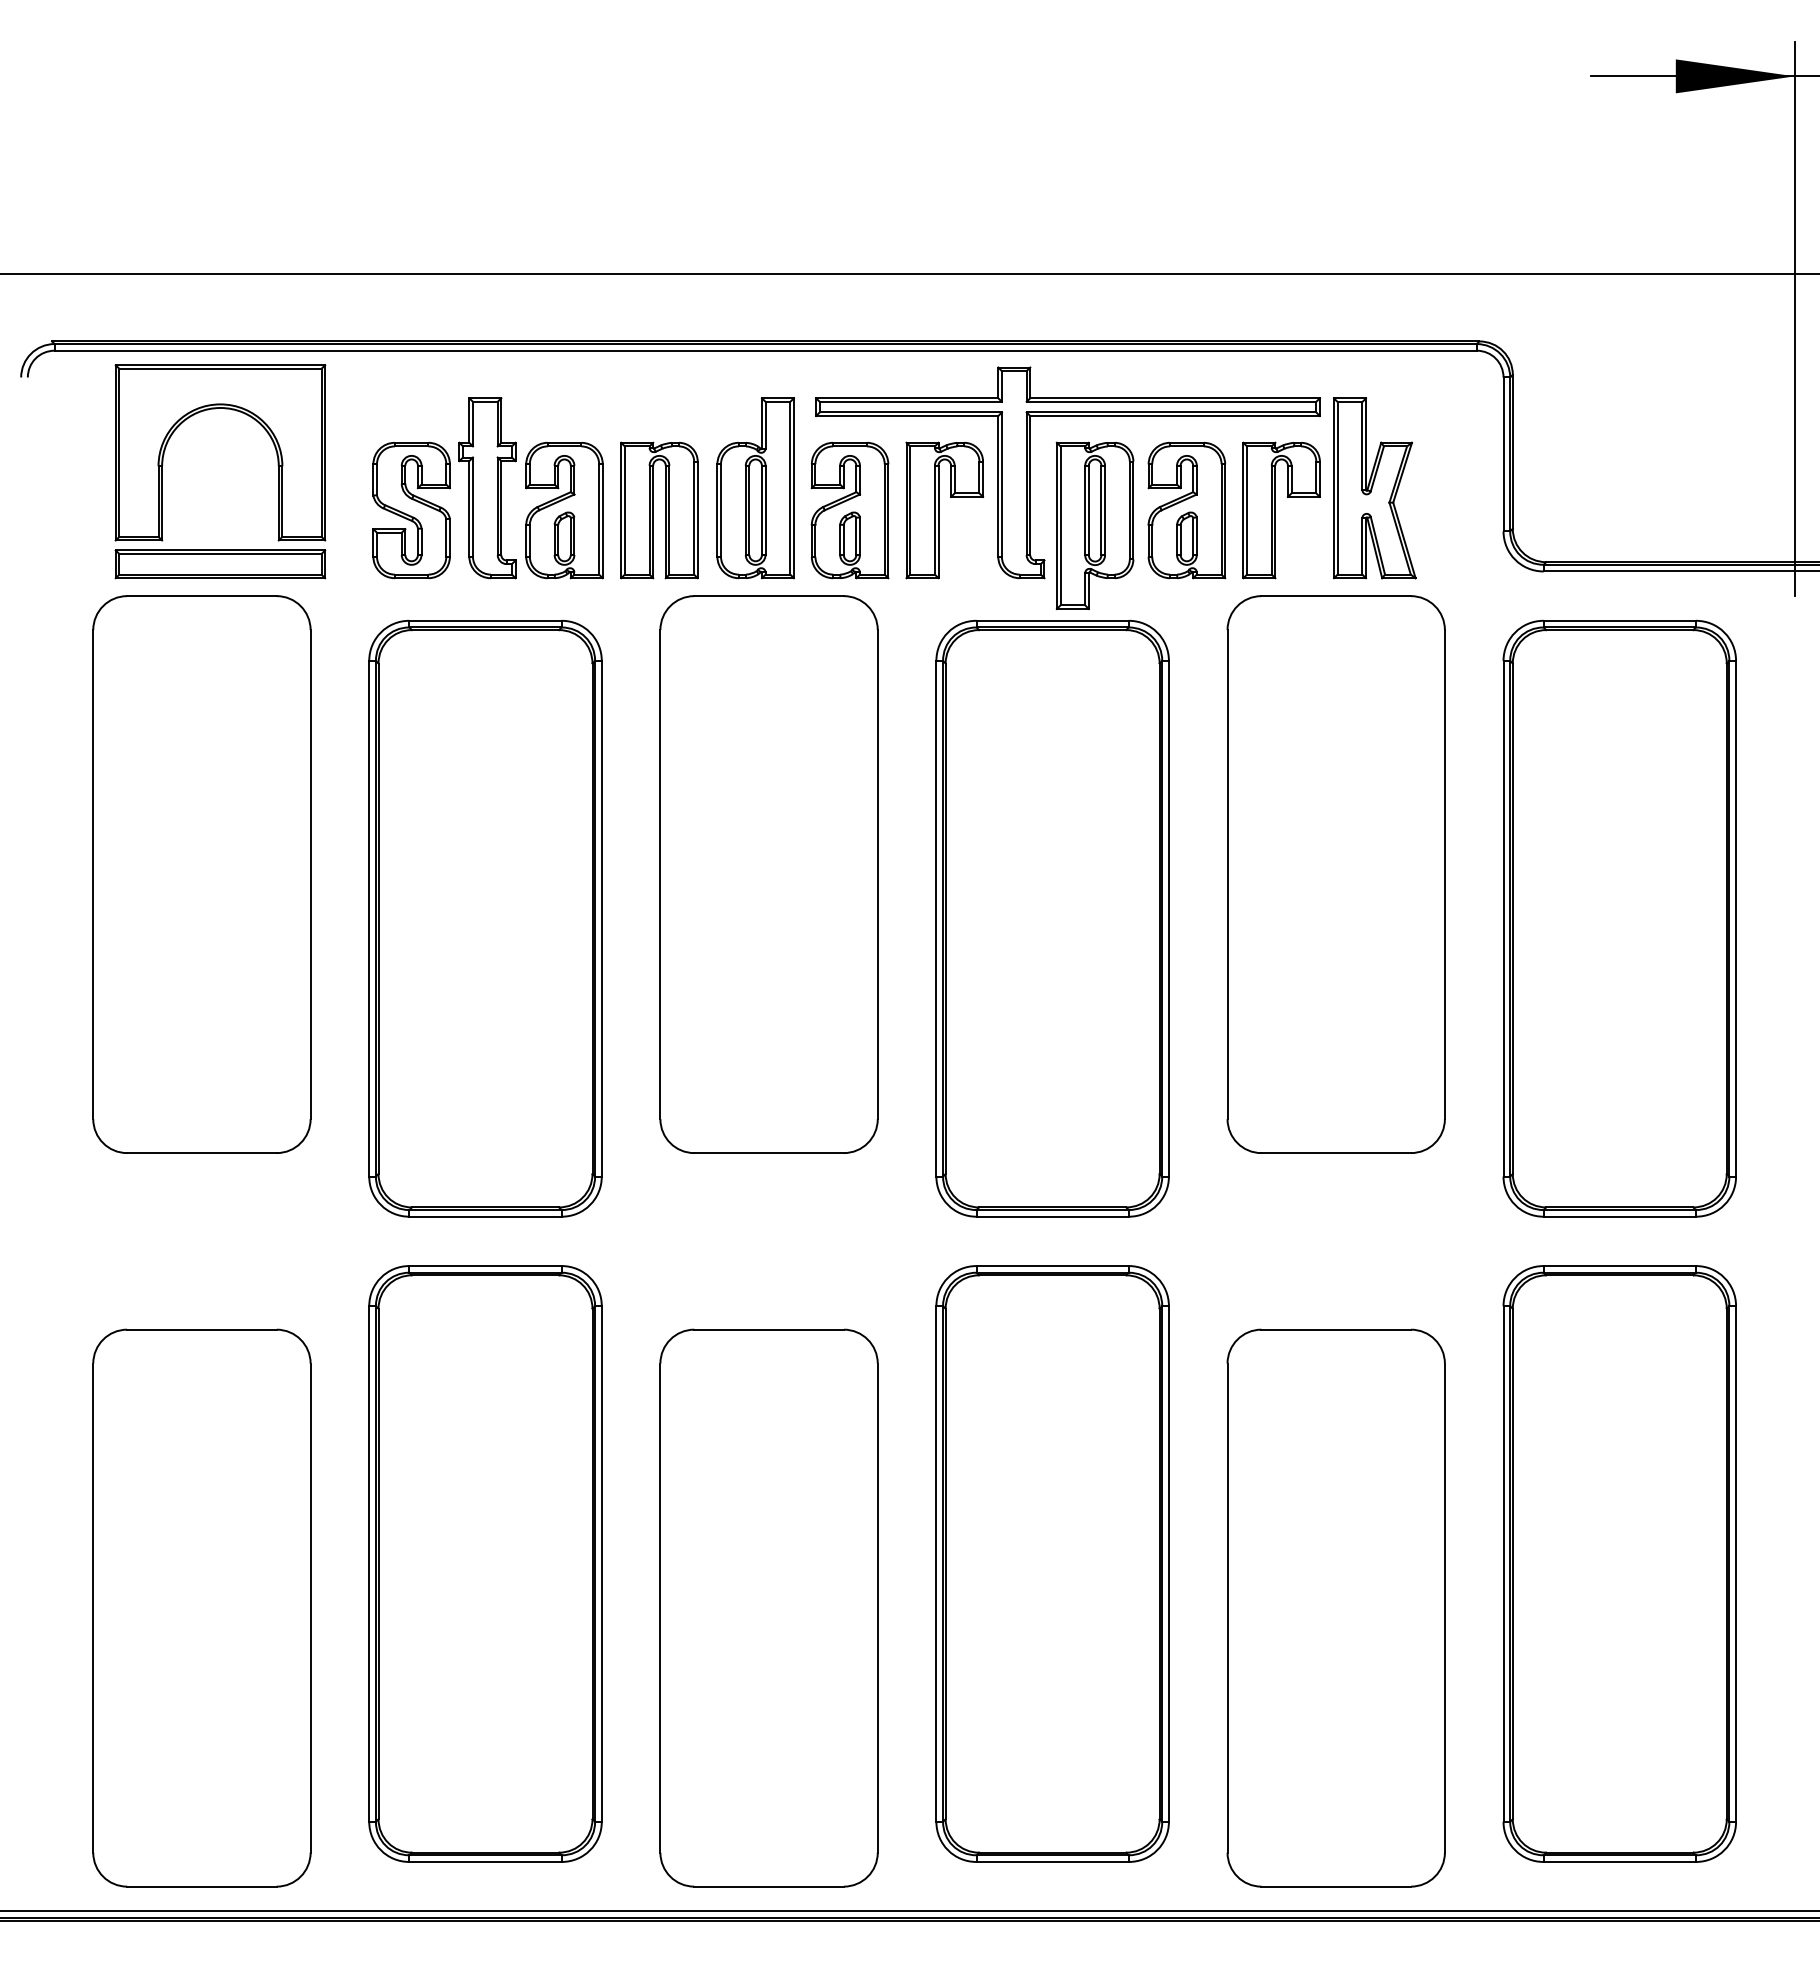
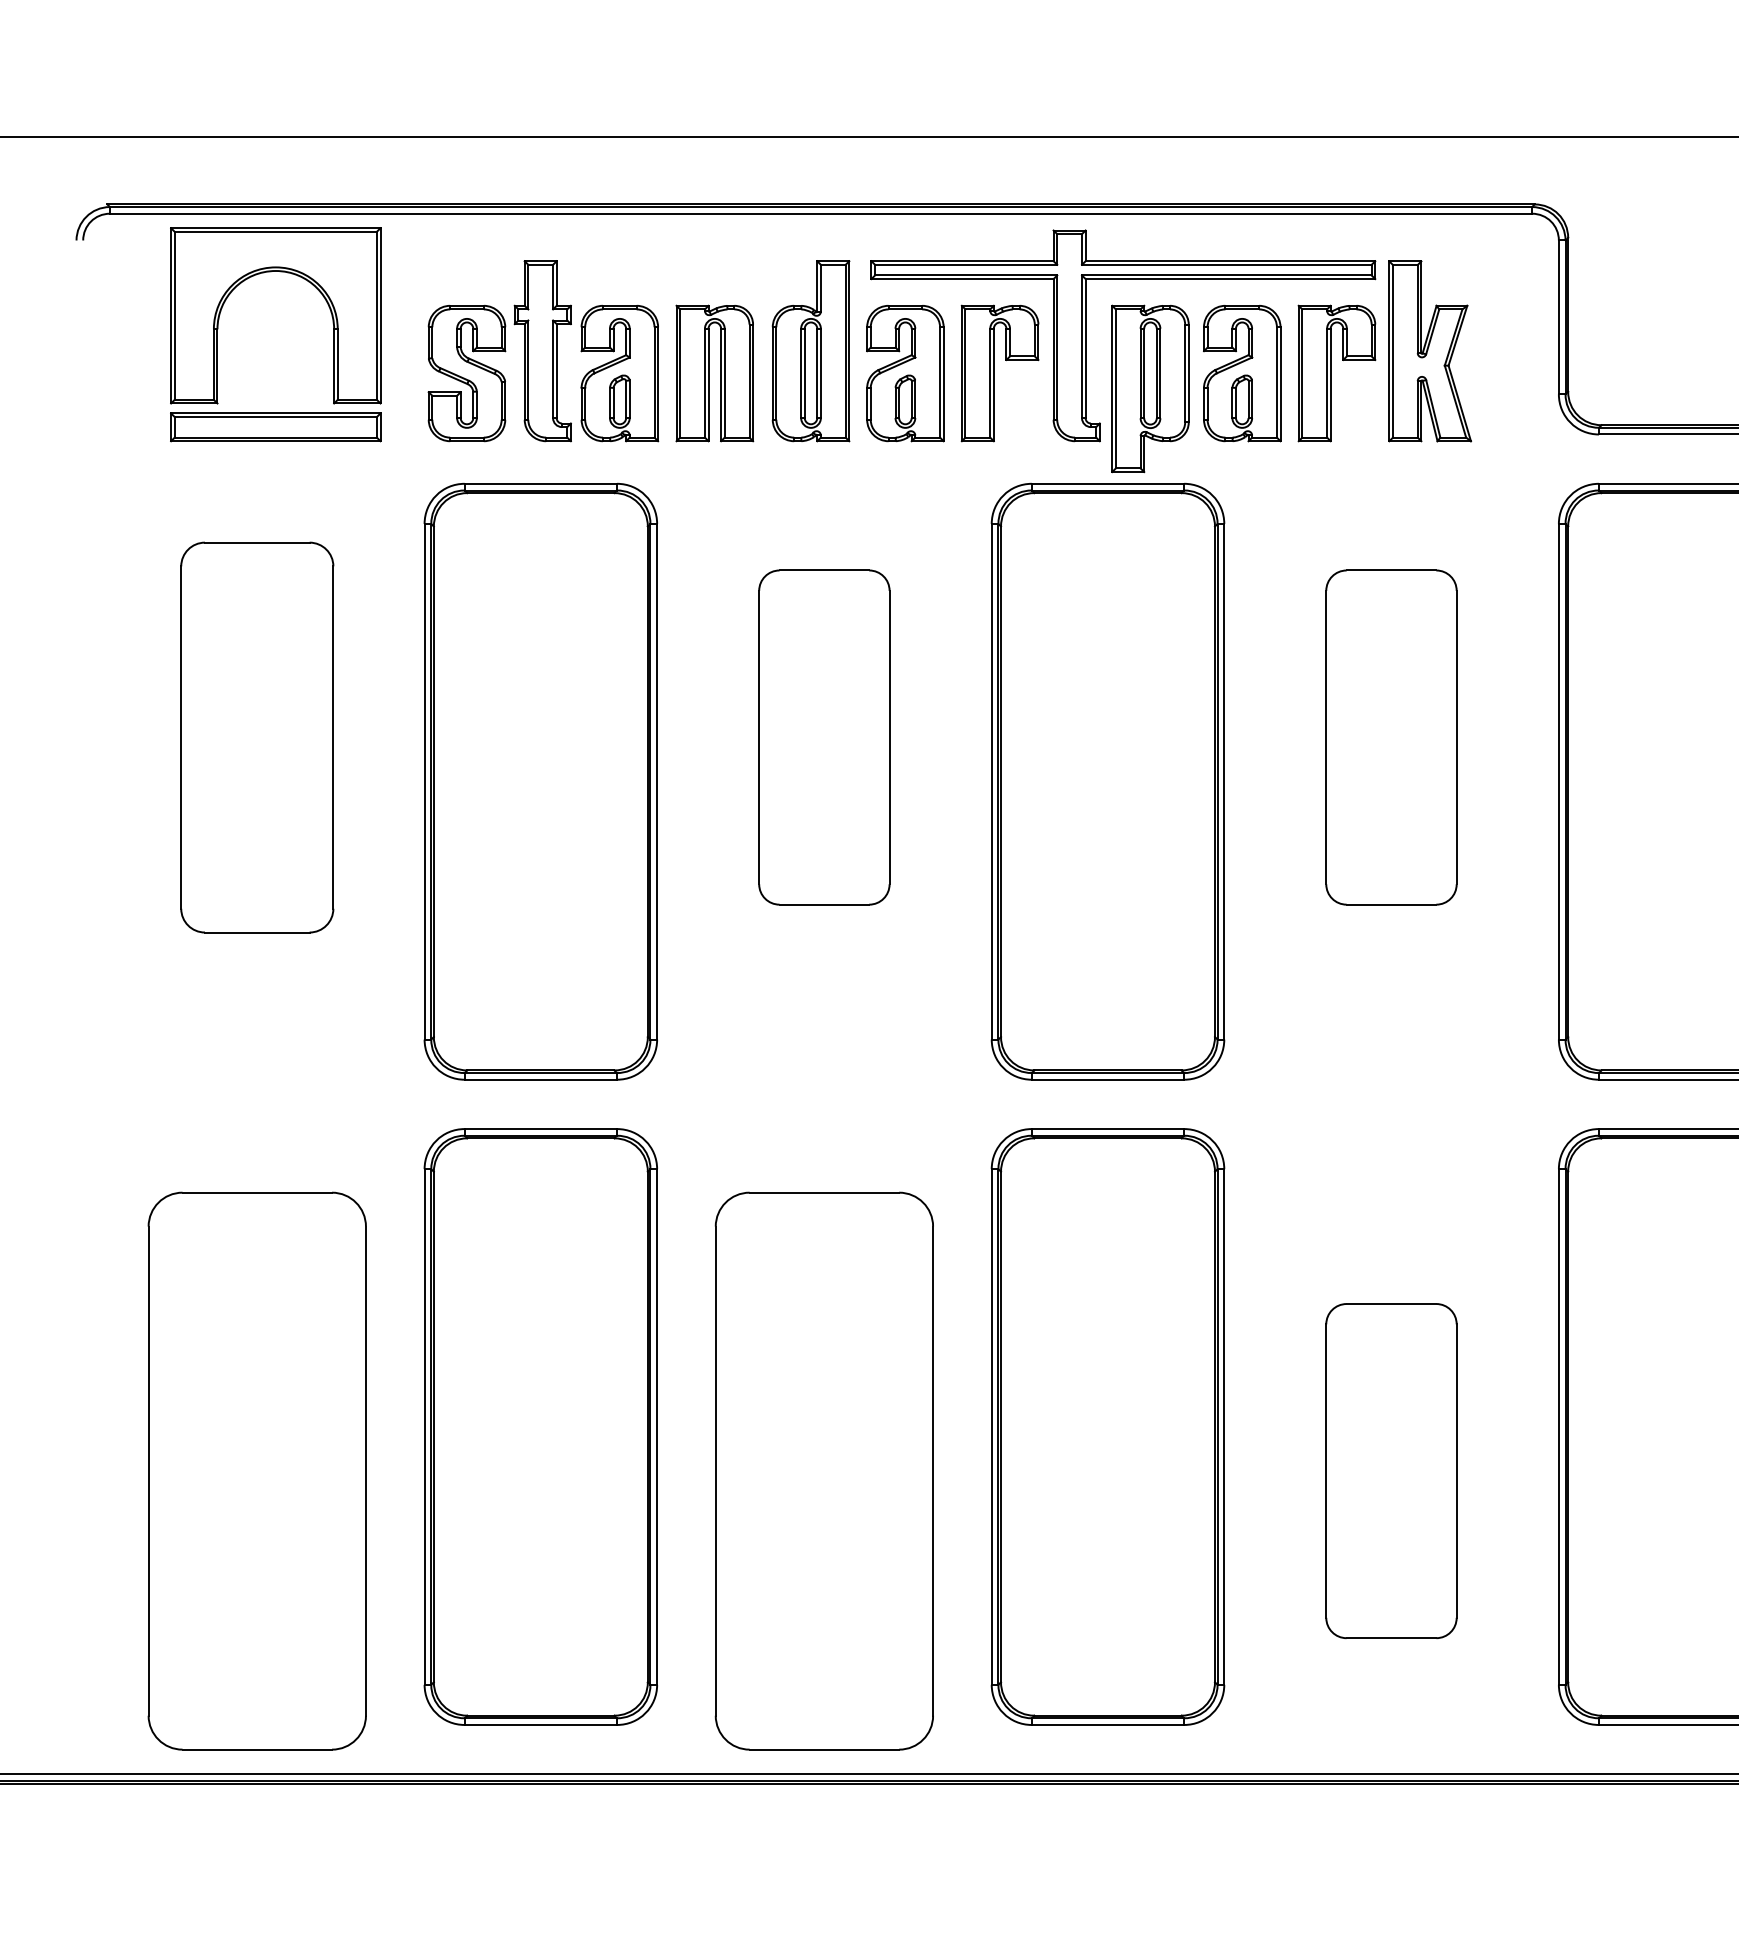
part: (201, 874) -> (256, 737), size x0.7
part: (768, 874) -> (823, 737), size x0.6
part: (1335, 874) -> (1390, 737), size x0.6
part: (1335, 1607) -> (1390, 1470), size x0.6

